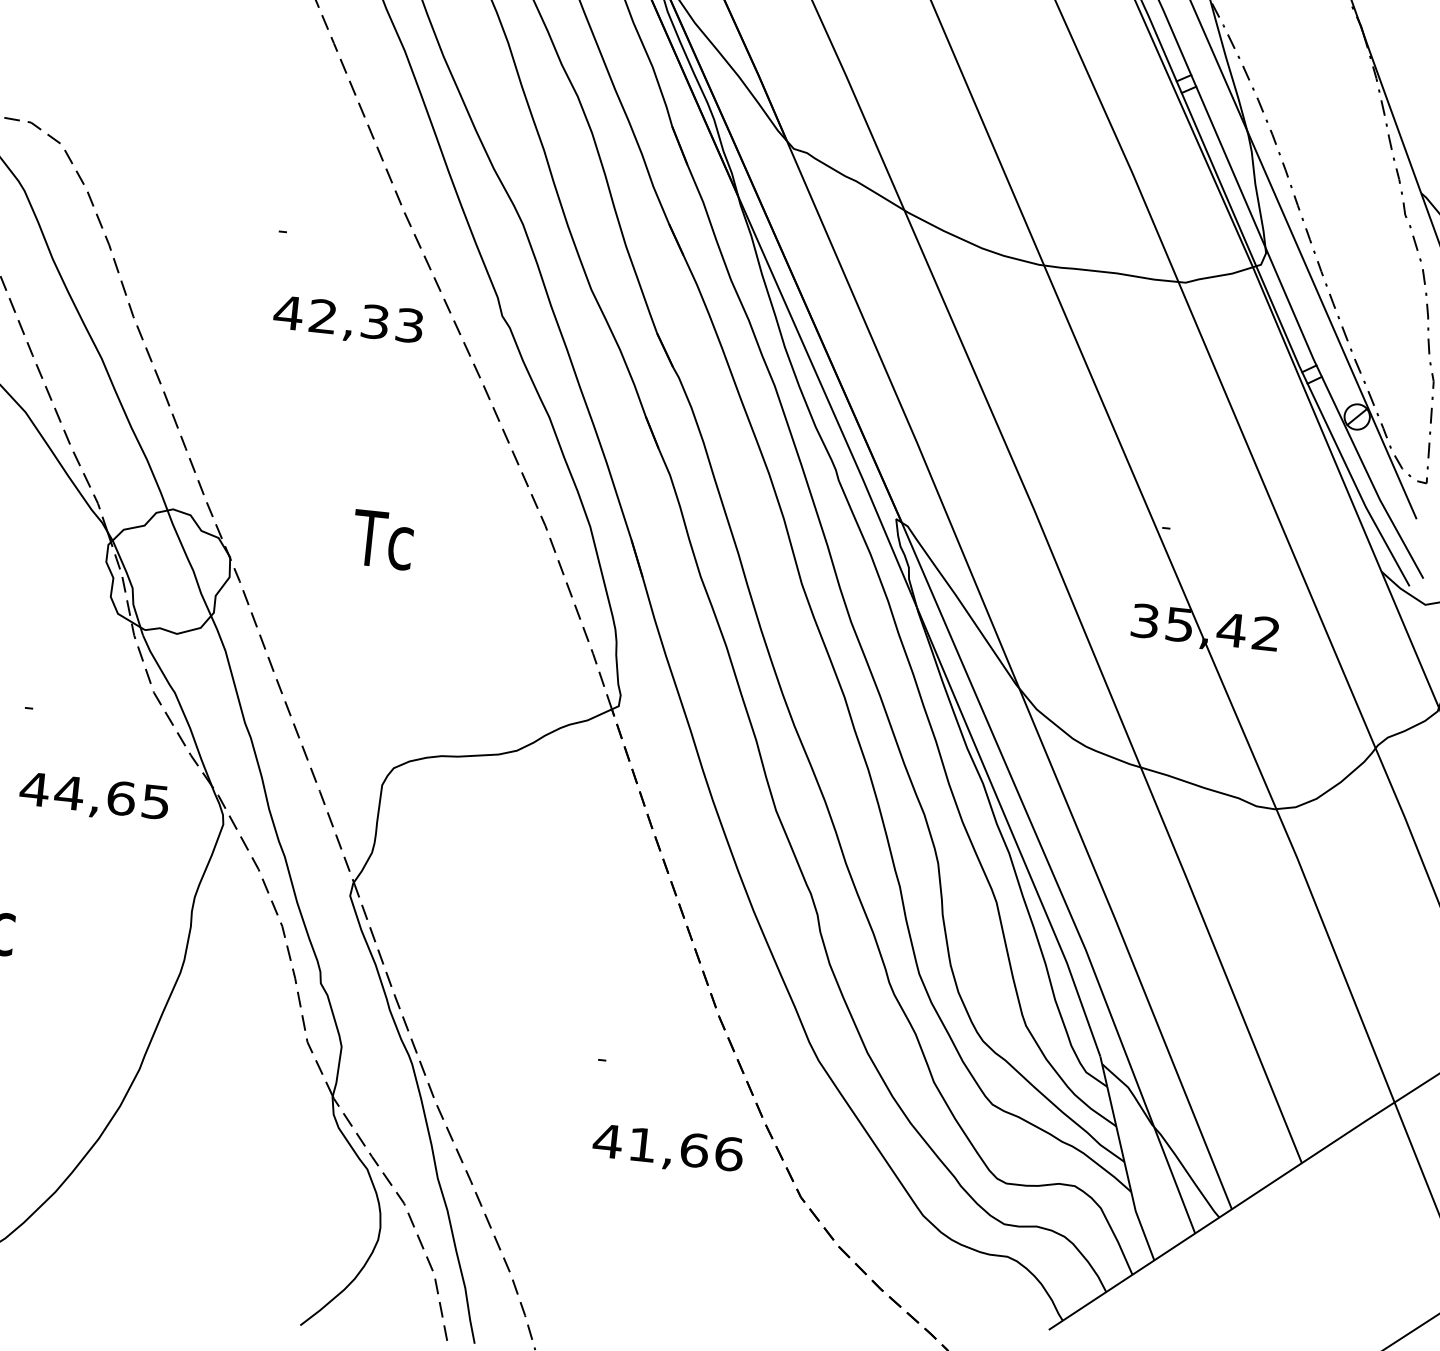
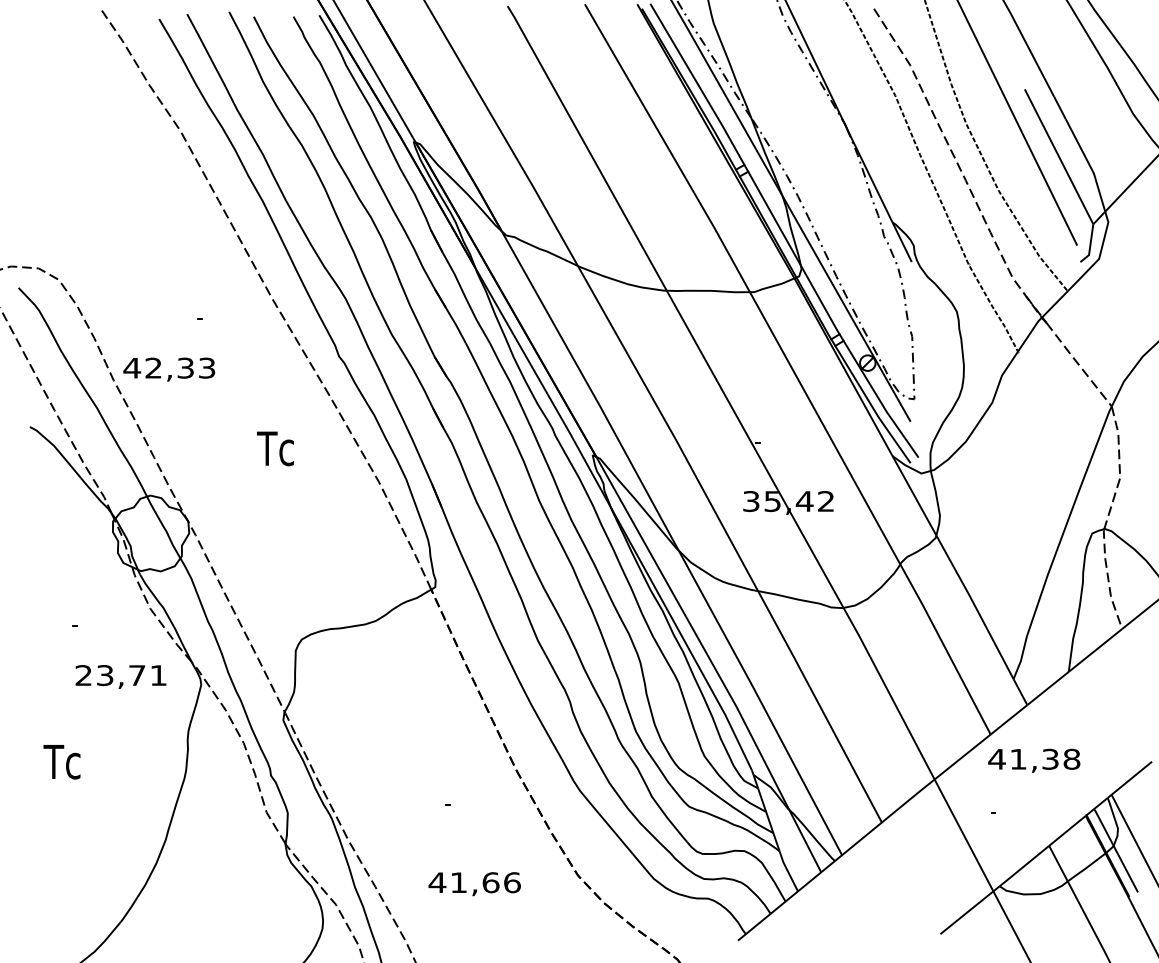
text: (348, 321) -> (169, 369), moved
text: (382, 539) -> (275, 448), moved
text: (94, 795) -> (120, 675), 44,65 -> 23,71
text: (667, 1150) -> (474, 884), moved

